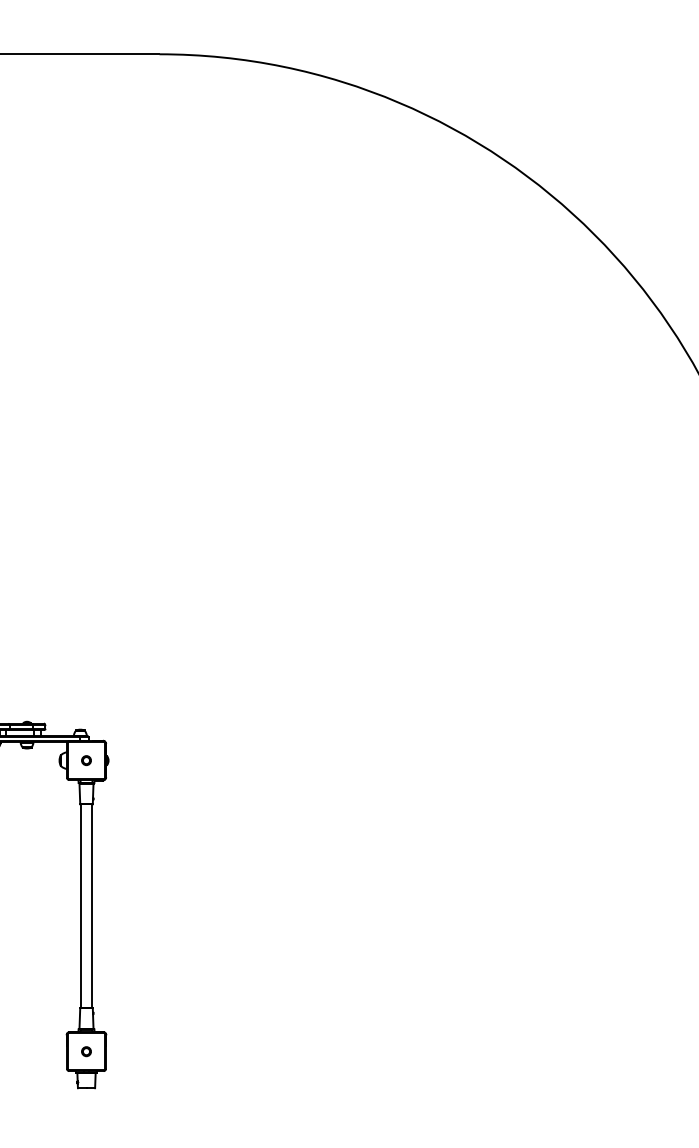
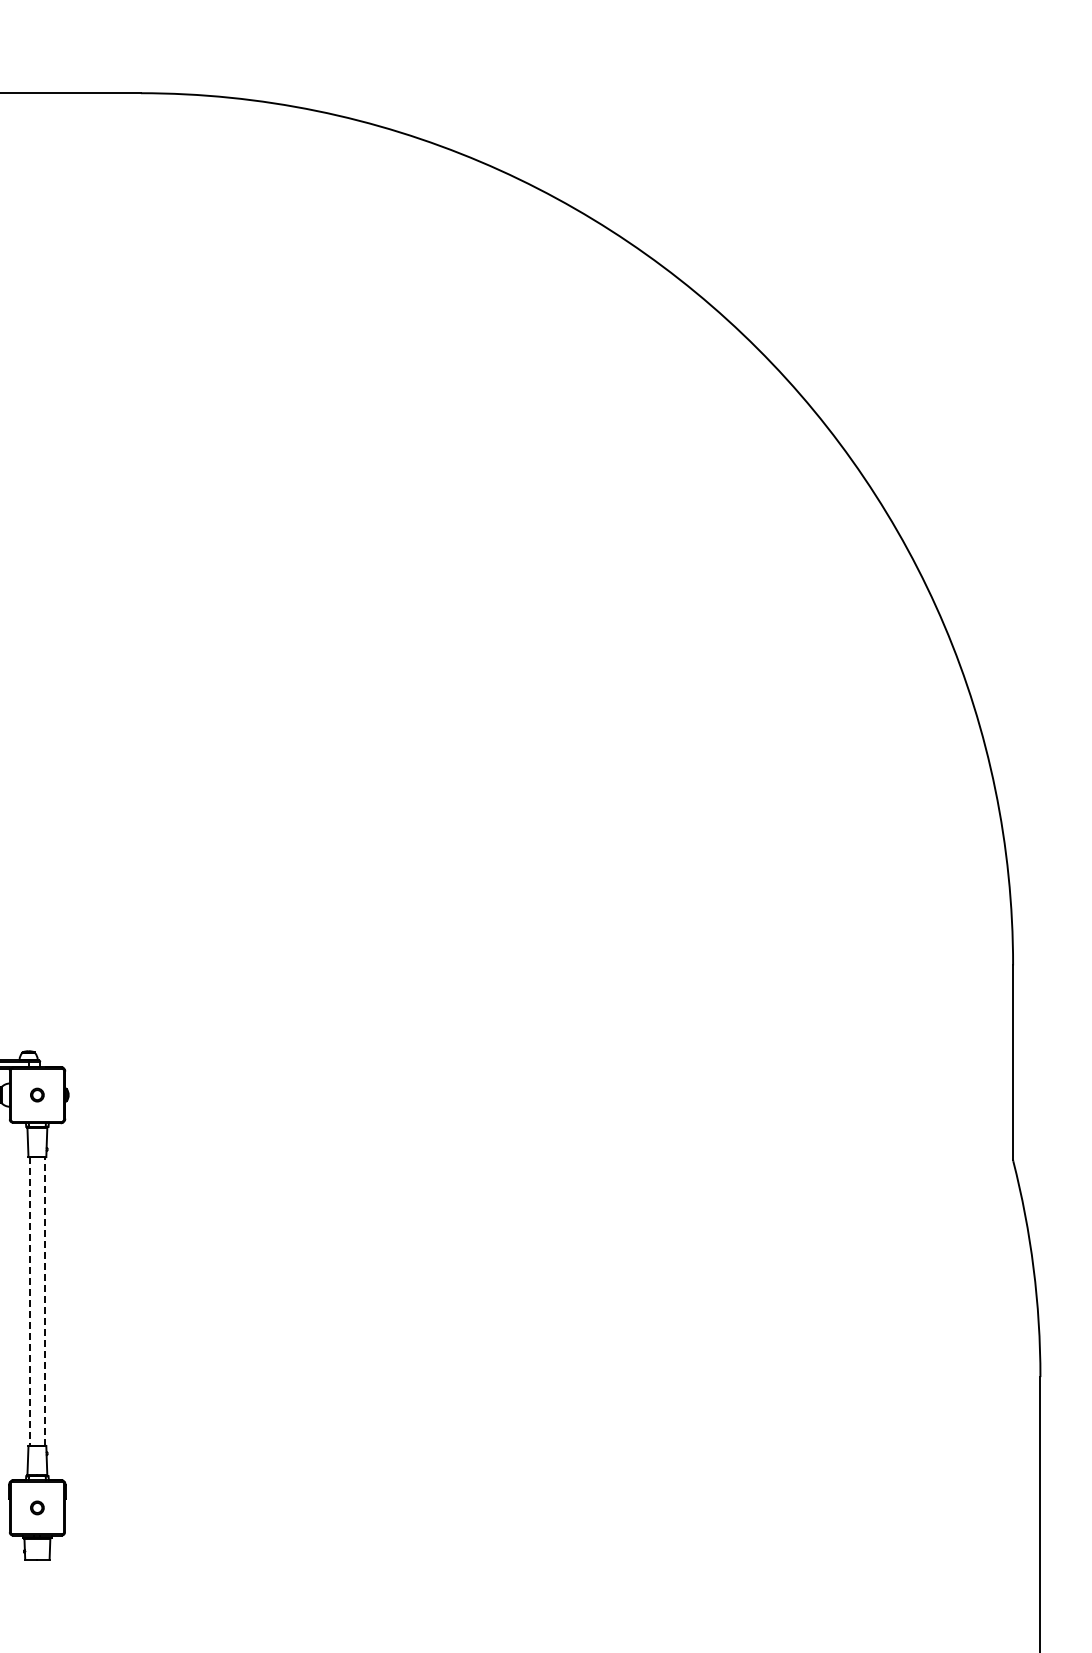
line: (81, 906) -> (30, 1302), solid -> dashed
line: (91, 906) -> (44, 1301), solid -> dashed

